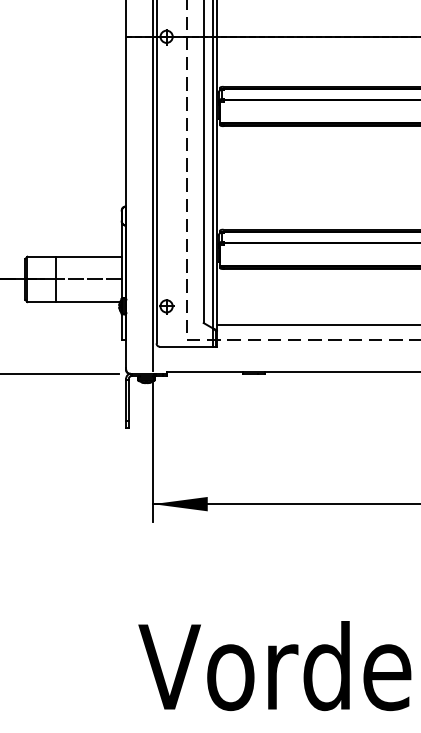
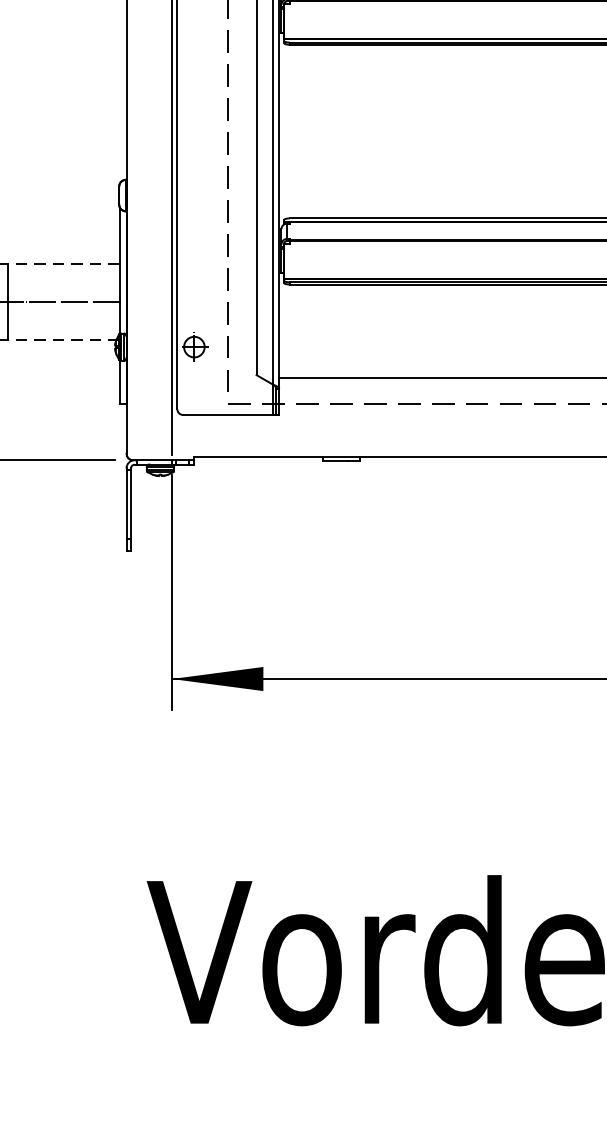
line: (88, 256) -> (63, 263), solid -> dashed
line: (88, 302) -> (63, 340), solid -> dashed

